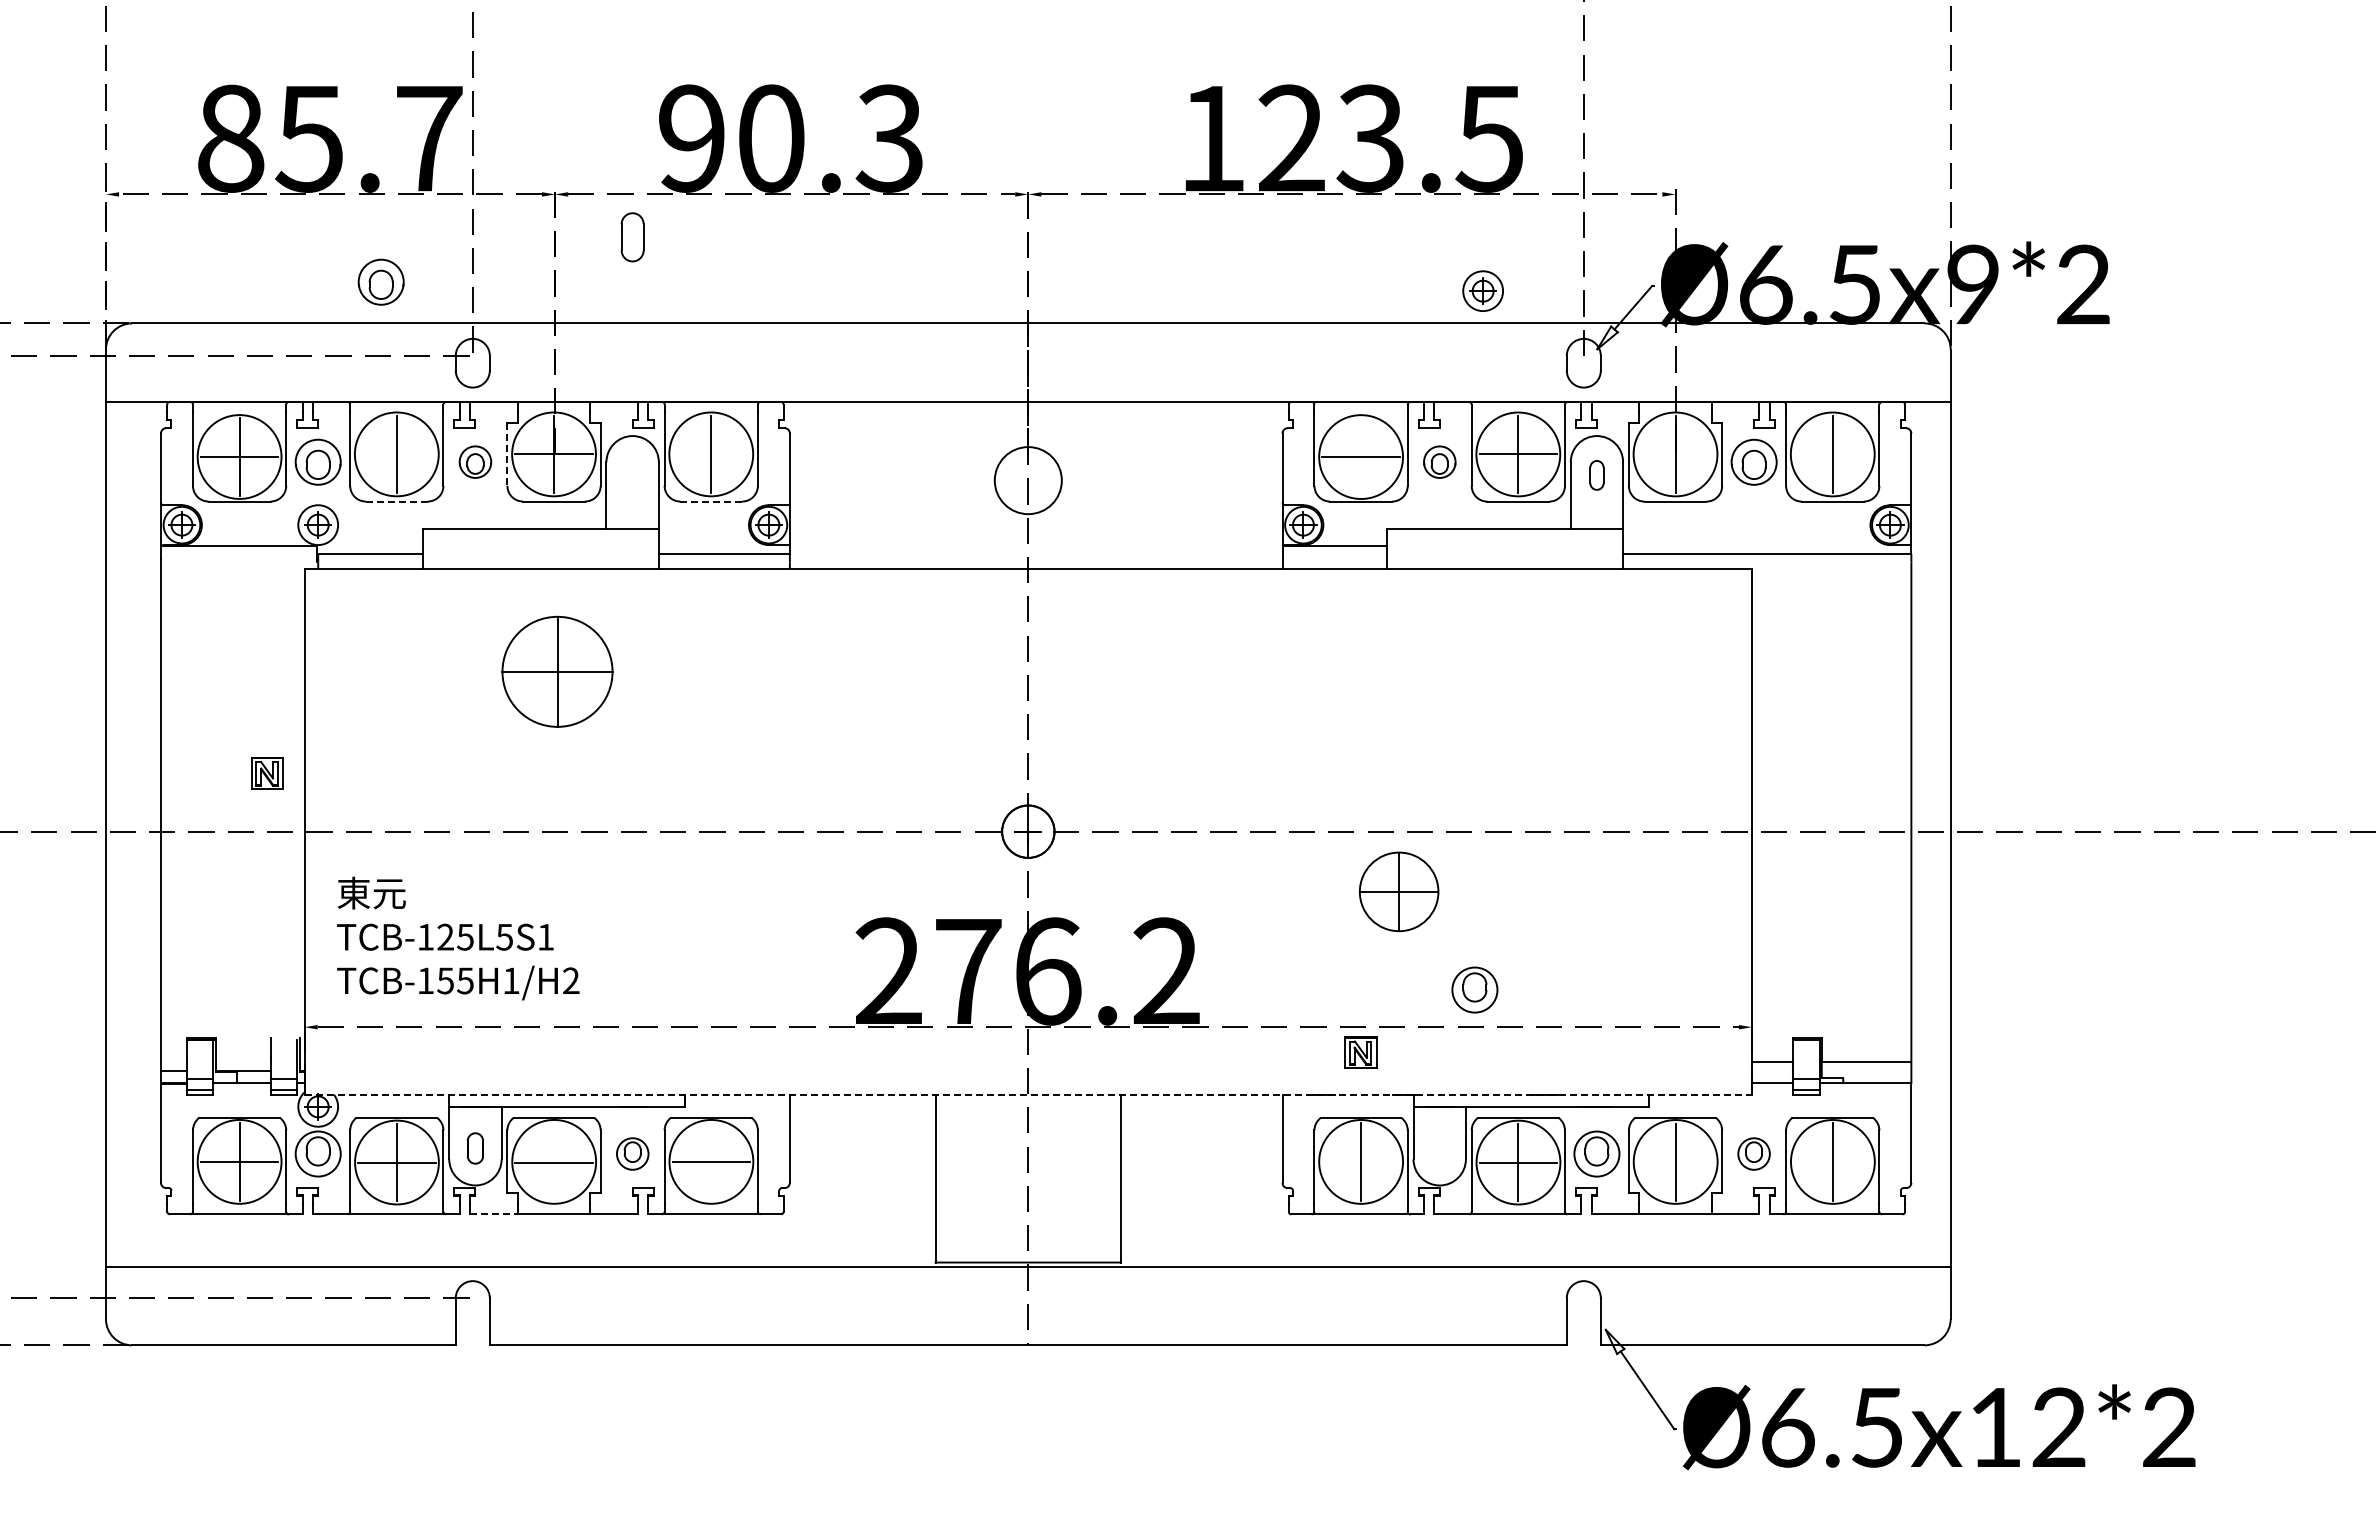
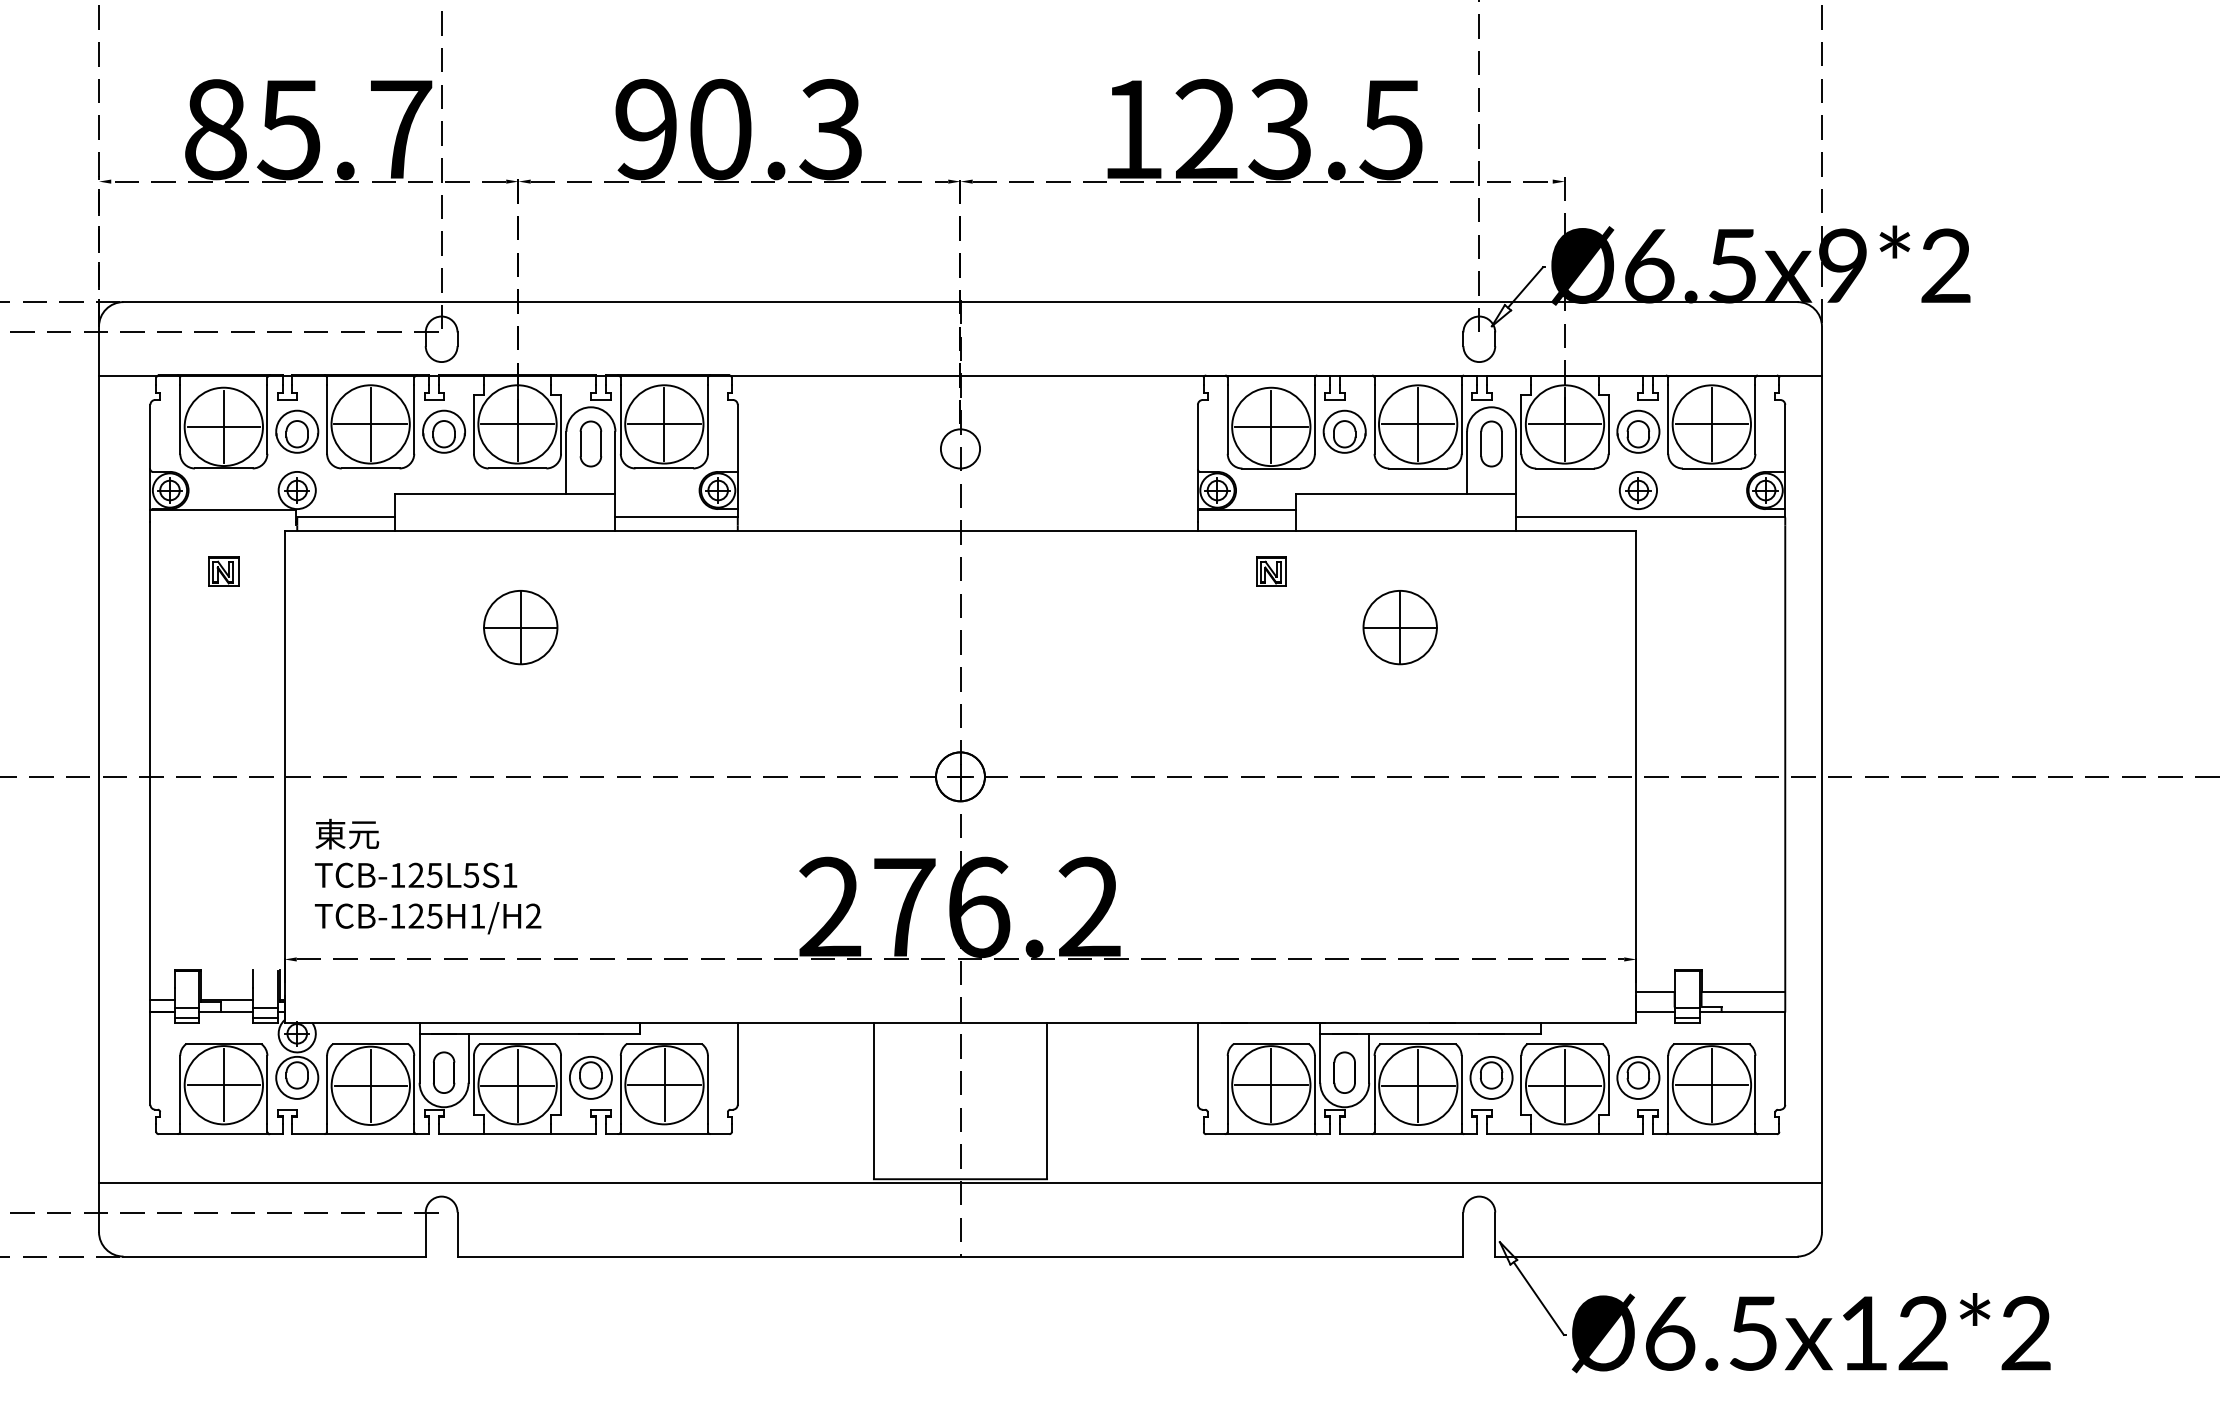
part: (632, 237) -> (590, 444), moved
part: (380, 281) -> (355, 262), removed
part: (1482, 290) -> (1637, 489), moved
line: (396, 454) -> (370, 424), added
line: (507, 454) -> (474, 424), dashed -> solid
line: (711, 454) -> (664, 424), added
line: (1675, 454) -> (1564, 424), added
line: (1832, 454) -> (1711, 424), added
line: (1361, 456) -> (1271, 426), added
part: (475, 461) -> (444, 431), size x1.43
part: (1439, 461) -> (1344, 431), size x1.43
part: (1596, 475) -> (1491, 444), size x1.67
circle: (1028, 480) -> (960, 448), size x0.62
line: (396, 501) -> (370, 468), dashed -> solid
line: (711, 501) -> (664, 468), dashed -> solid
part: (557, 671) -> (520, 627), size x0.71
part: (267, 773) -> (223, 572), moved
part: (1399, 891) -> (1400, 627), moved
text: (445, 980) -> (416, 915), TCB-155H1/H2 -> TCB-125H1/H2
part: (1474, 989) -> (1377, 924), removed
part: (1360, 1052) -> (1270, 572), moved
line: (1028, 1094) -> (960, 1022), dashed -> solid
part: (475, 1148) -> (444, 1072), size x1.43
part: (1439, 1148) -> (1344, 1072), added
part: (632, 1153) -> (590, 1077), size x1.43
part: (1753, 1153) -> (1637, 1077), size x1.43
line: (711, 1161) -> (664, 1084), added
line: (1360, 1161) -> (1270, 1084), added
line: (1832, 1161) -> (1711, 1084), added
line: (554, 1162) -> (517, 1085), added
line: (1675, 1162) -> (1564, 1085), added
line: (494, 1214) -> (461, 1134), dashed -> solid

